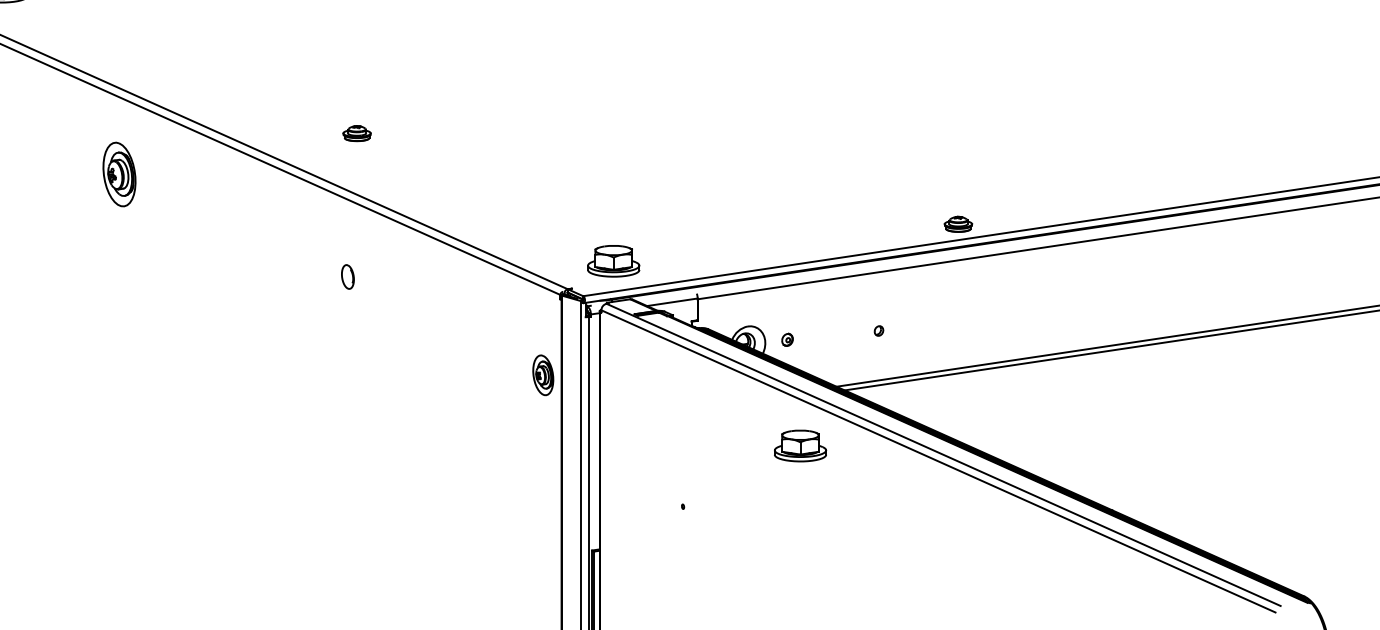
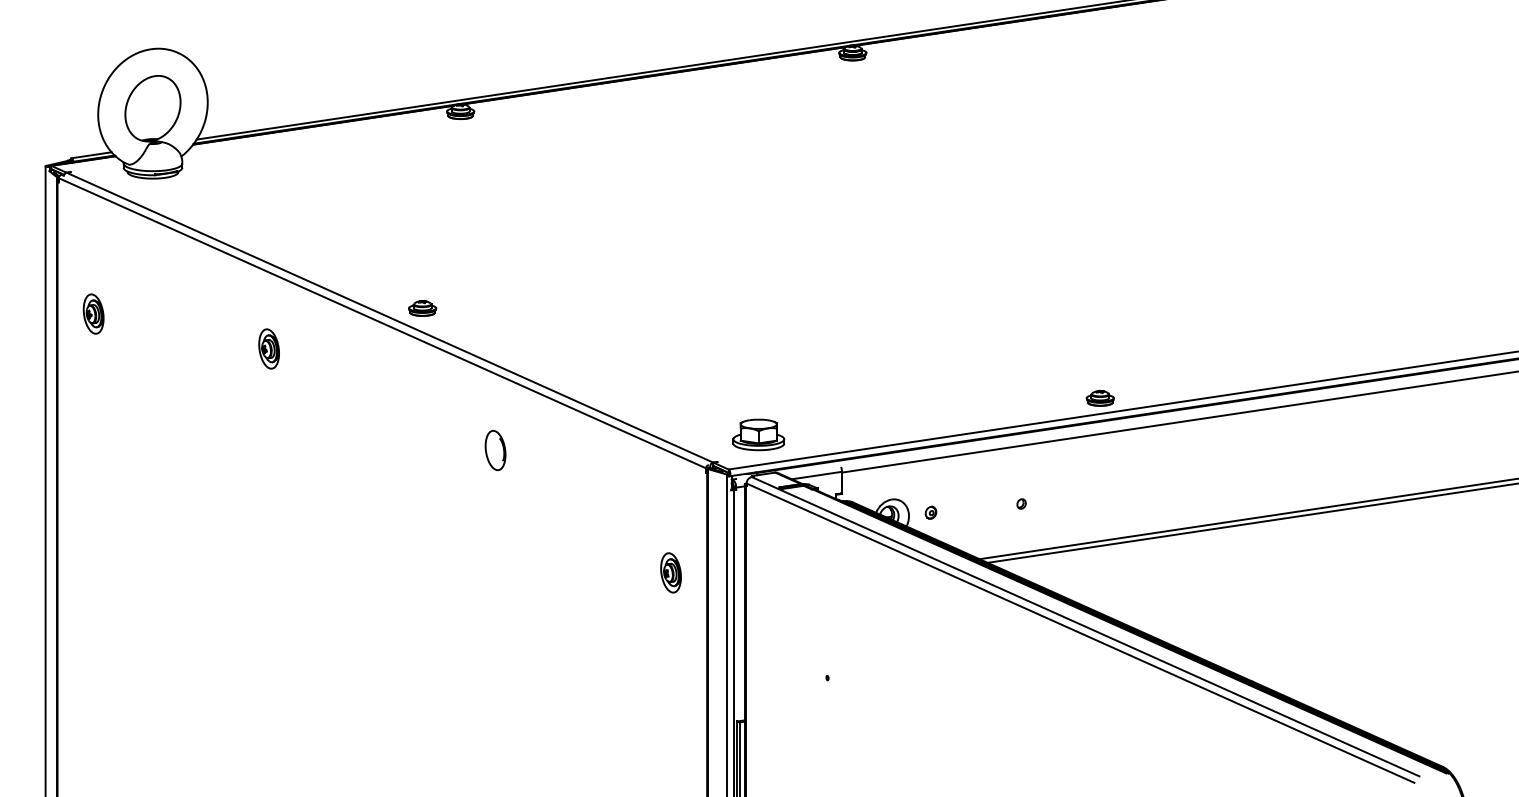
part: (356, 133) -> (422, 308), moved
part: (118, 174) -> (268, 348), size x0.62
part: (347, 276) -> (495, 450), size x1.67
part: (542, 374) -> (670, 572), moved
part: (800, 445) -> (943, 617), removed

